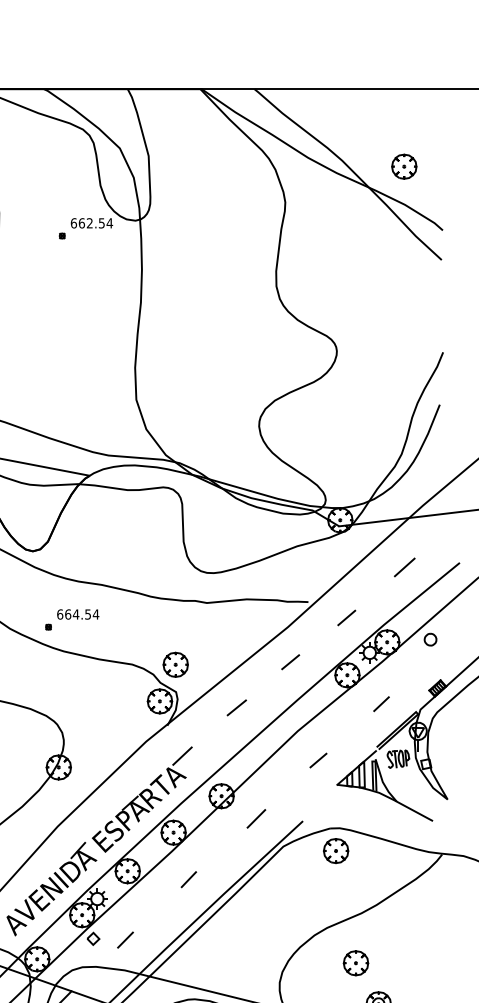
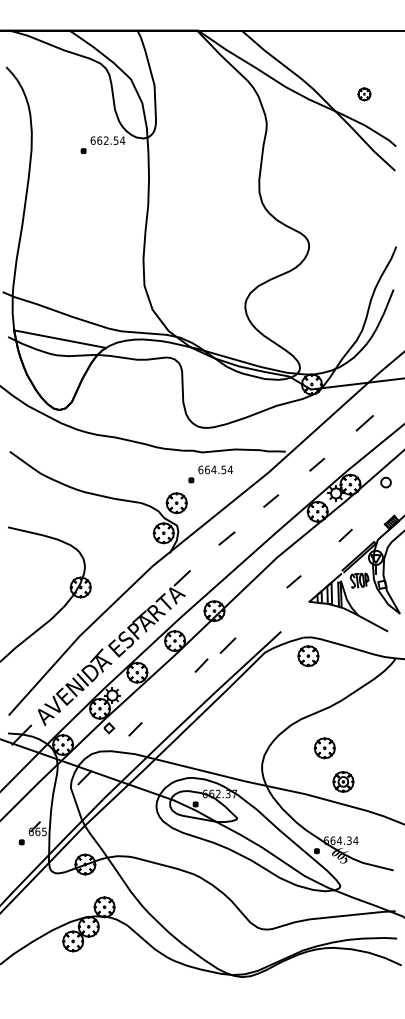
part: (404, 167) -> (364, 94), size x0.6
part: (71, 620) -> (210, 474), moved
line: (255, 818) -> (227, 645), moved
line: (188, 879) -> (201, 665), moved

